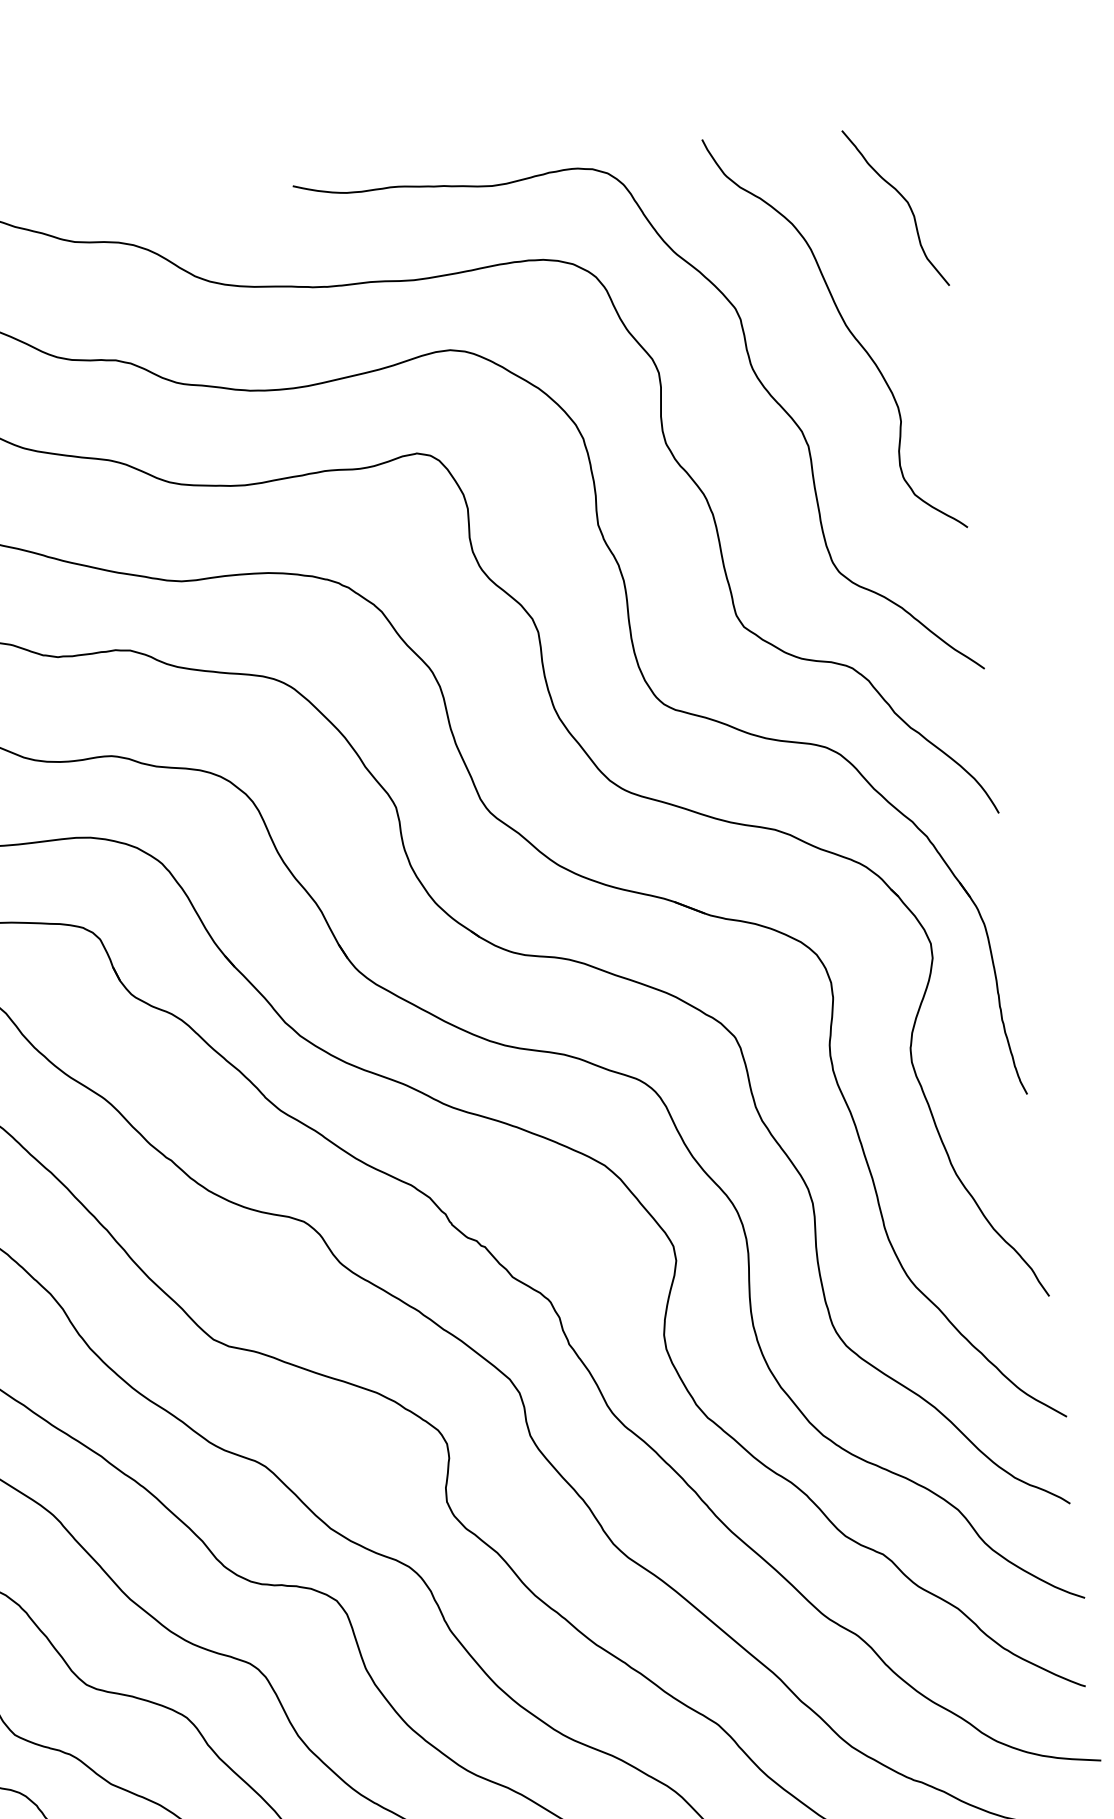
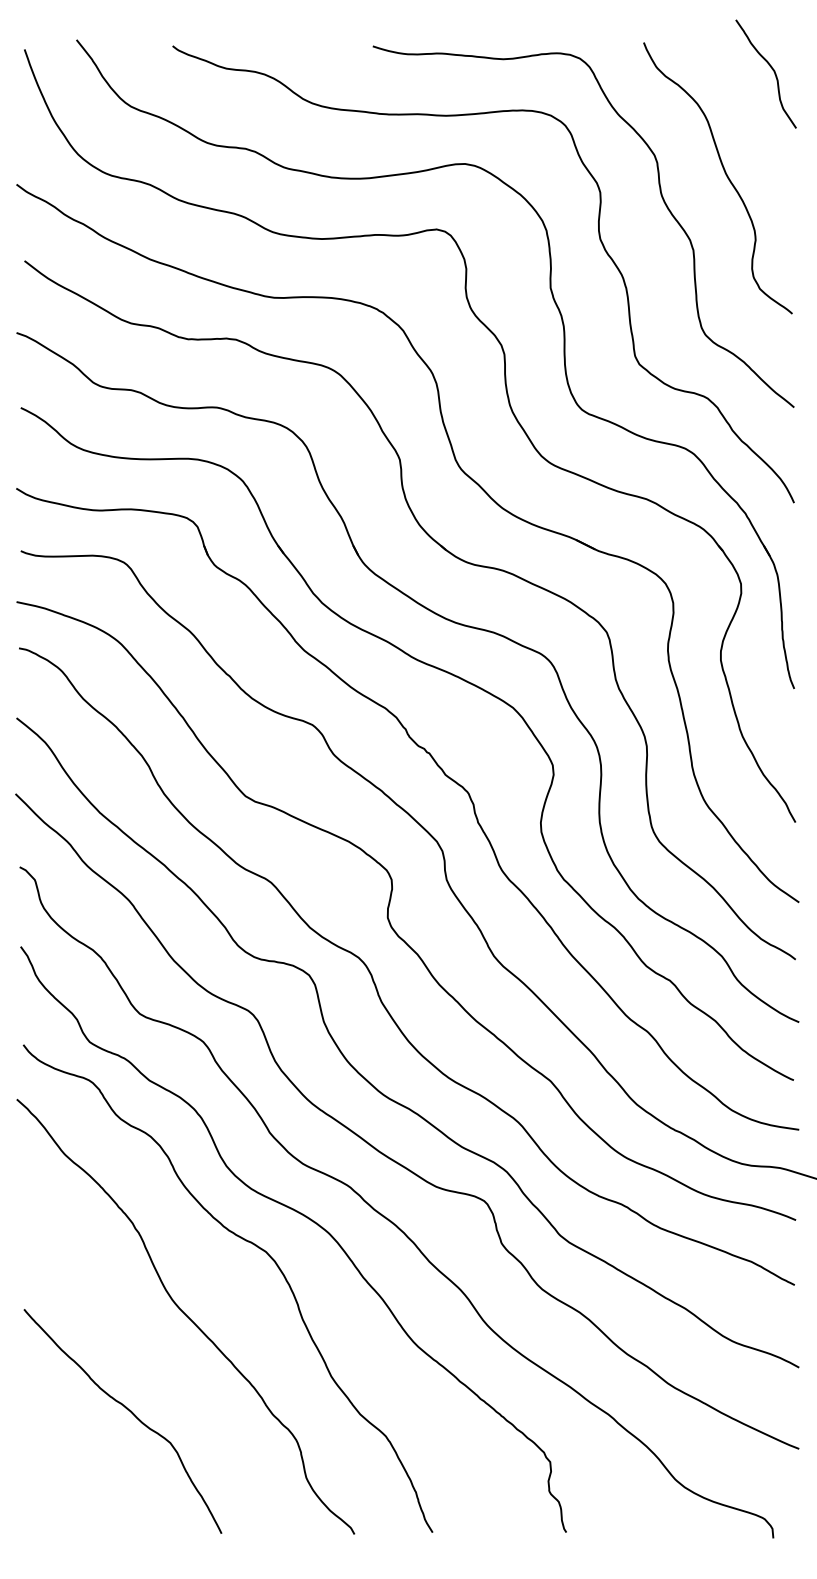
curve: (904, 201) -> (772, 70), moved

